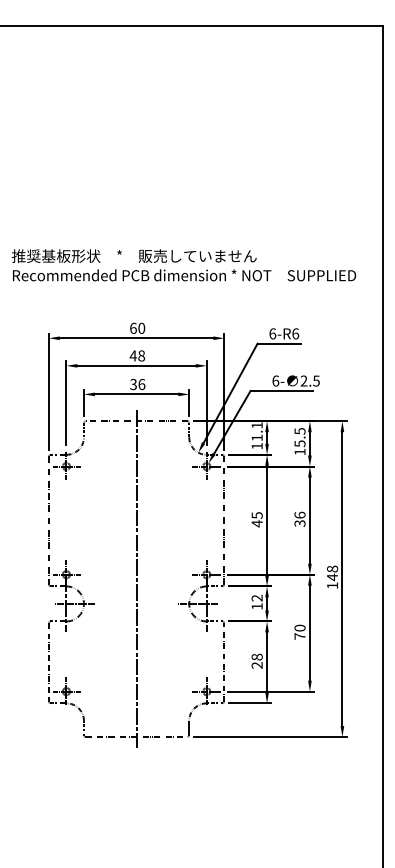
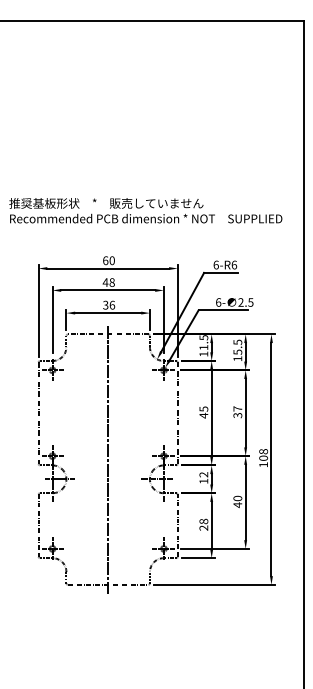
text: (256, 425) -> (203, 337), 11.1 -> 11.5
text: (299, 514) -> (237, 408), 36 -> 37
text: (332, 577) -> (263, 458), 148 -> 108
text: (299, 636) -> (237, 505), 70 -> 40

